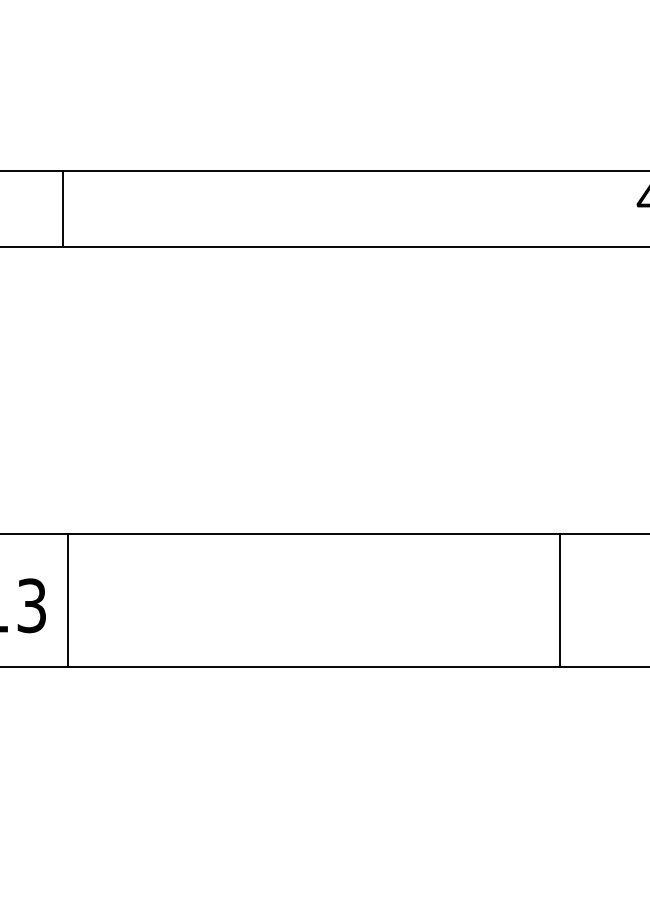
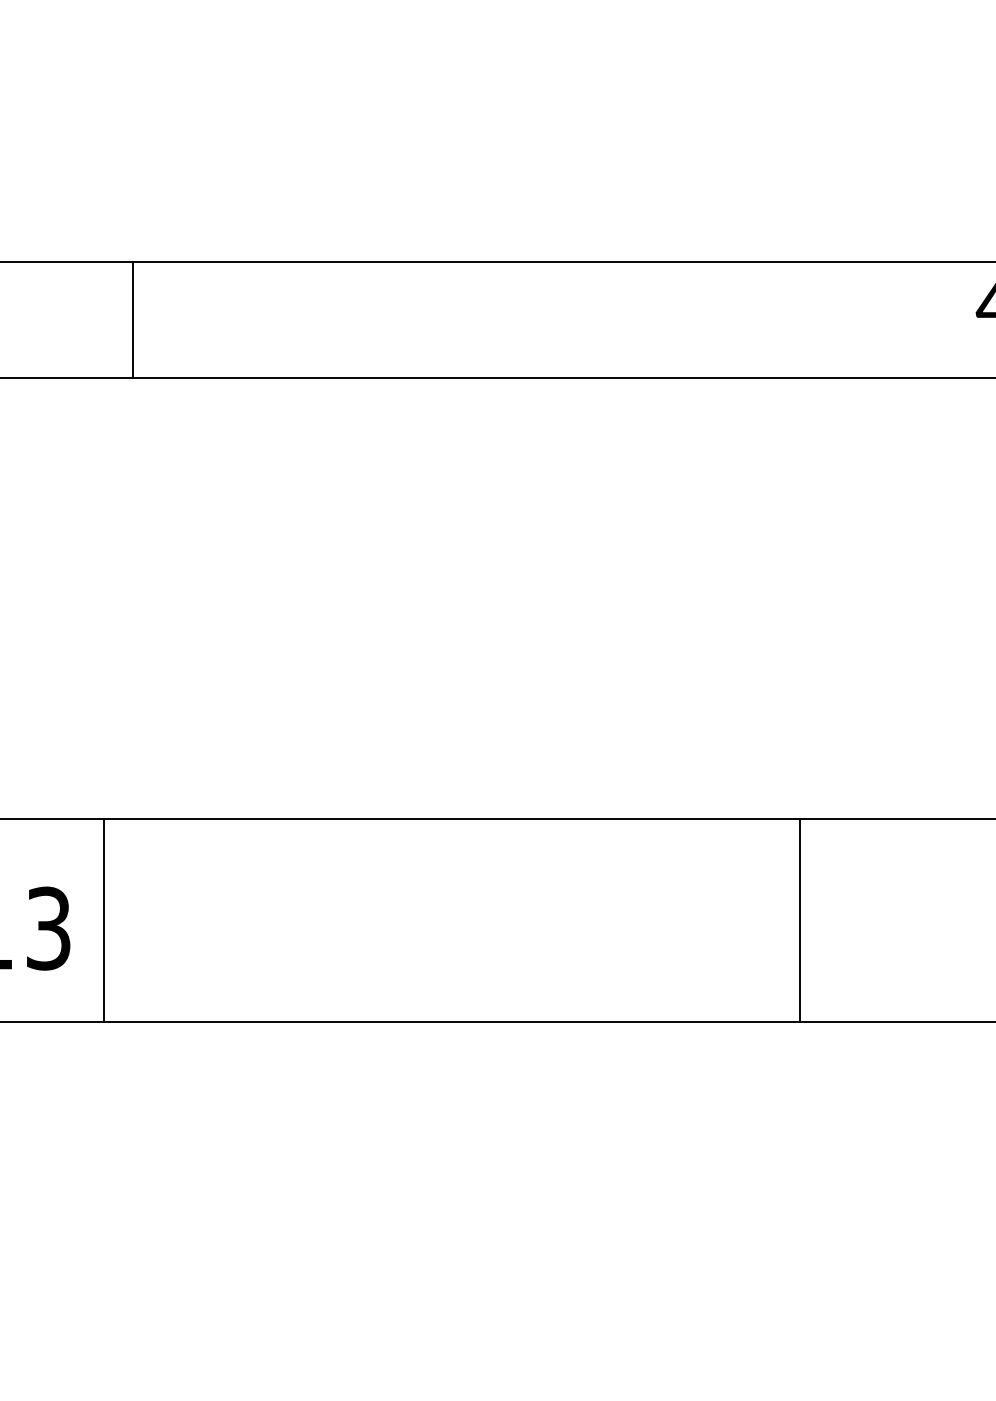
line: (62, 208) -> (132, 319), moved
line: (559, 600) -> (799, 920), moved

